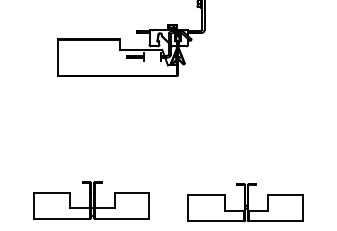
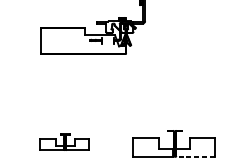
part: (91, 200) -> (64, 142), size x0.6
line: (275, 221) -> (195, 157), solid -> dashed

